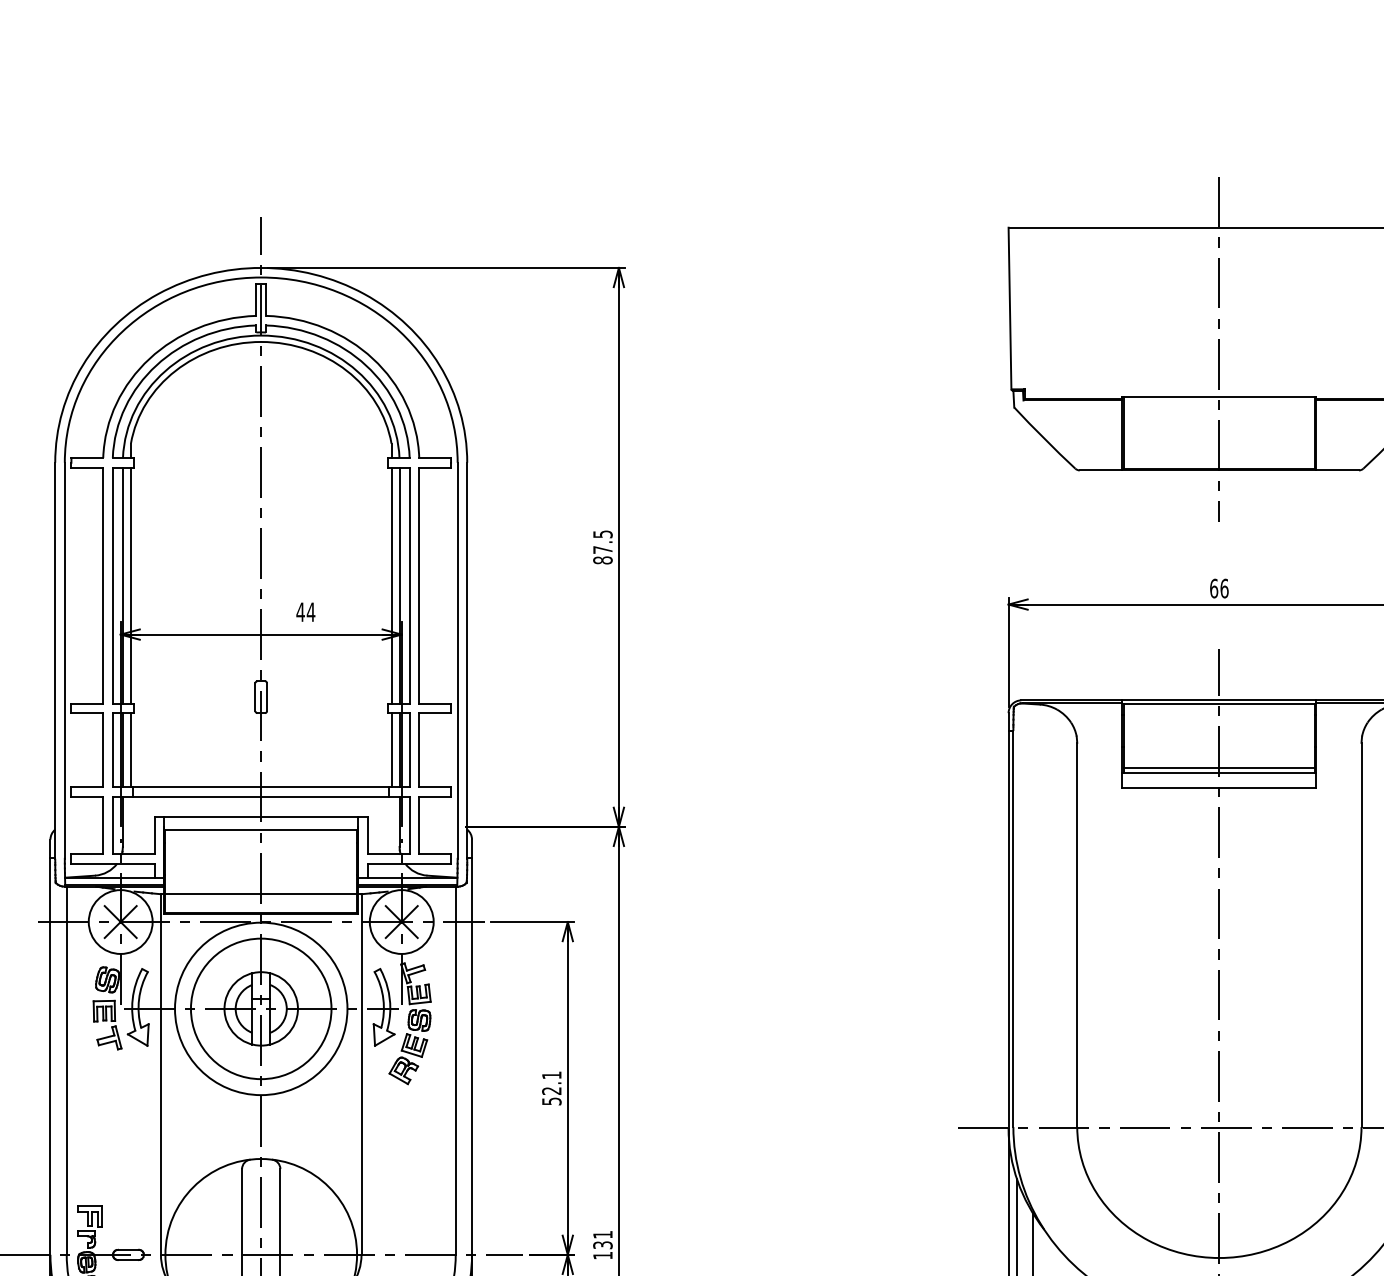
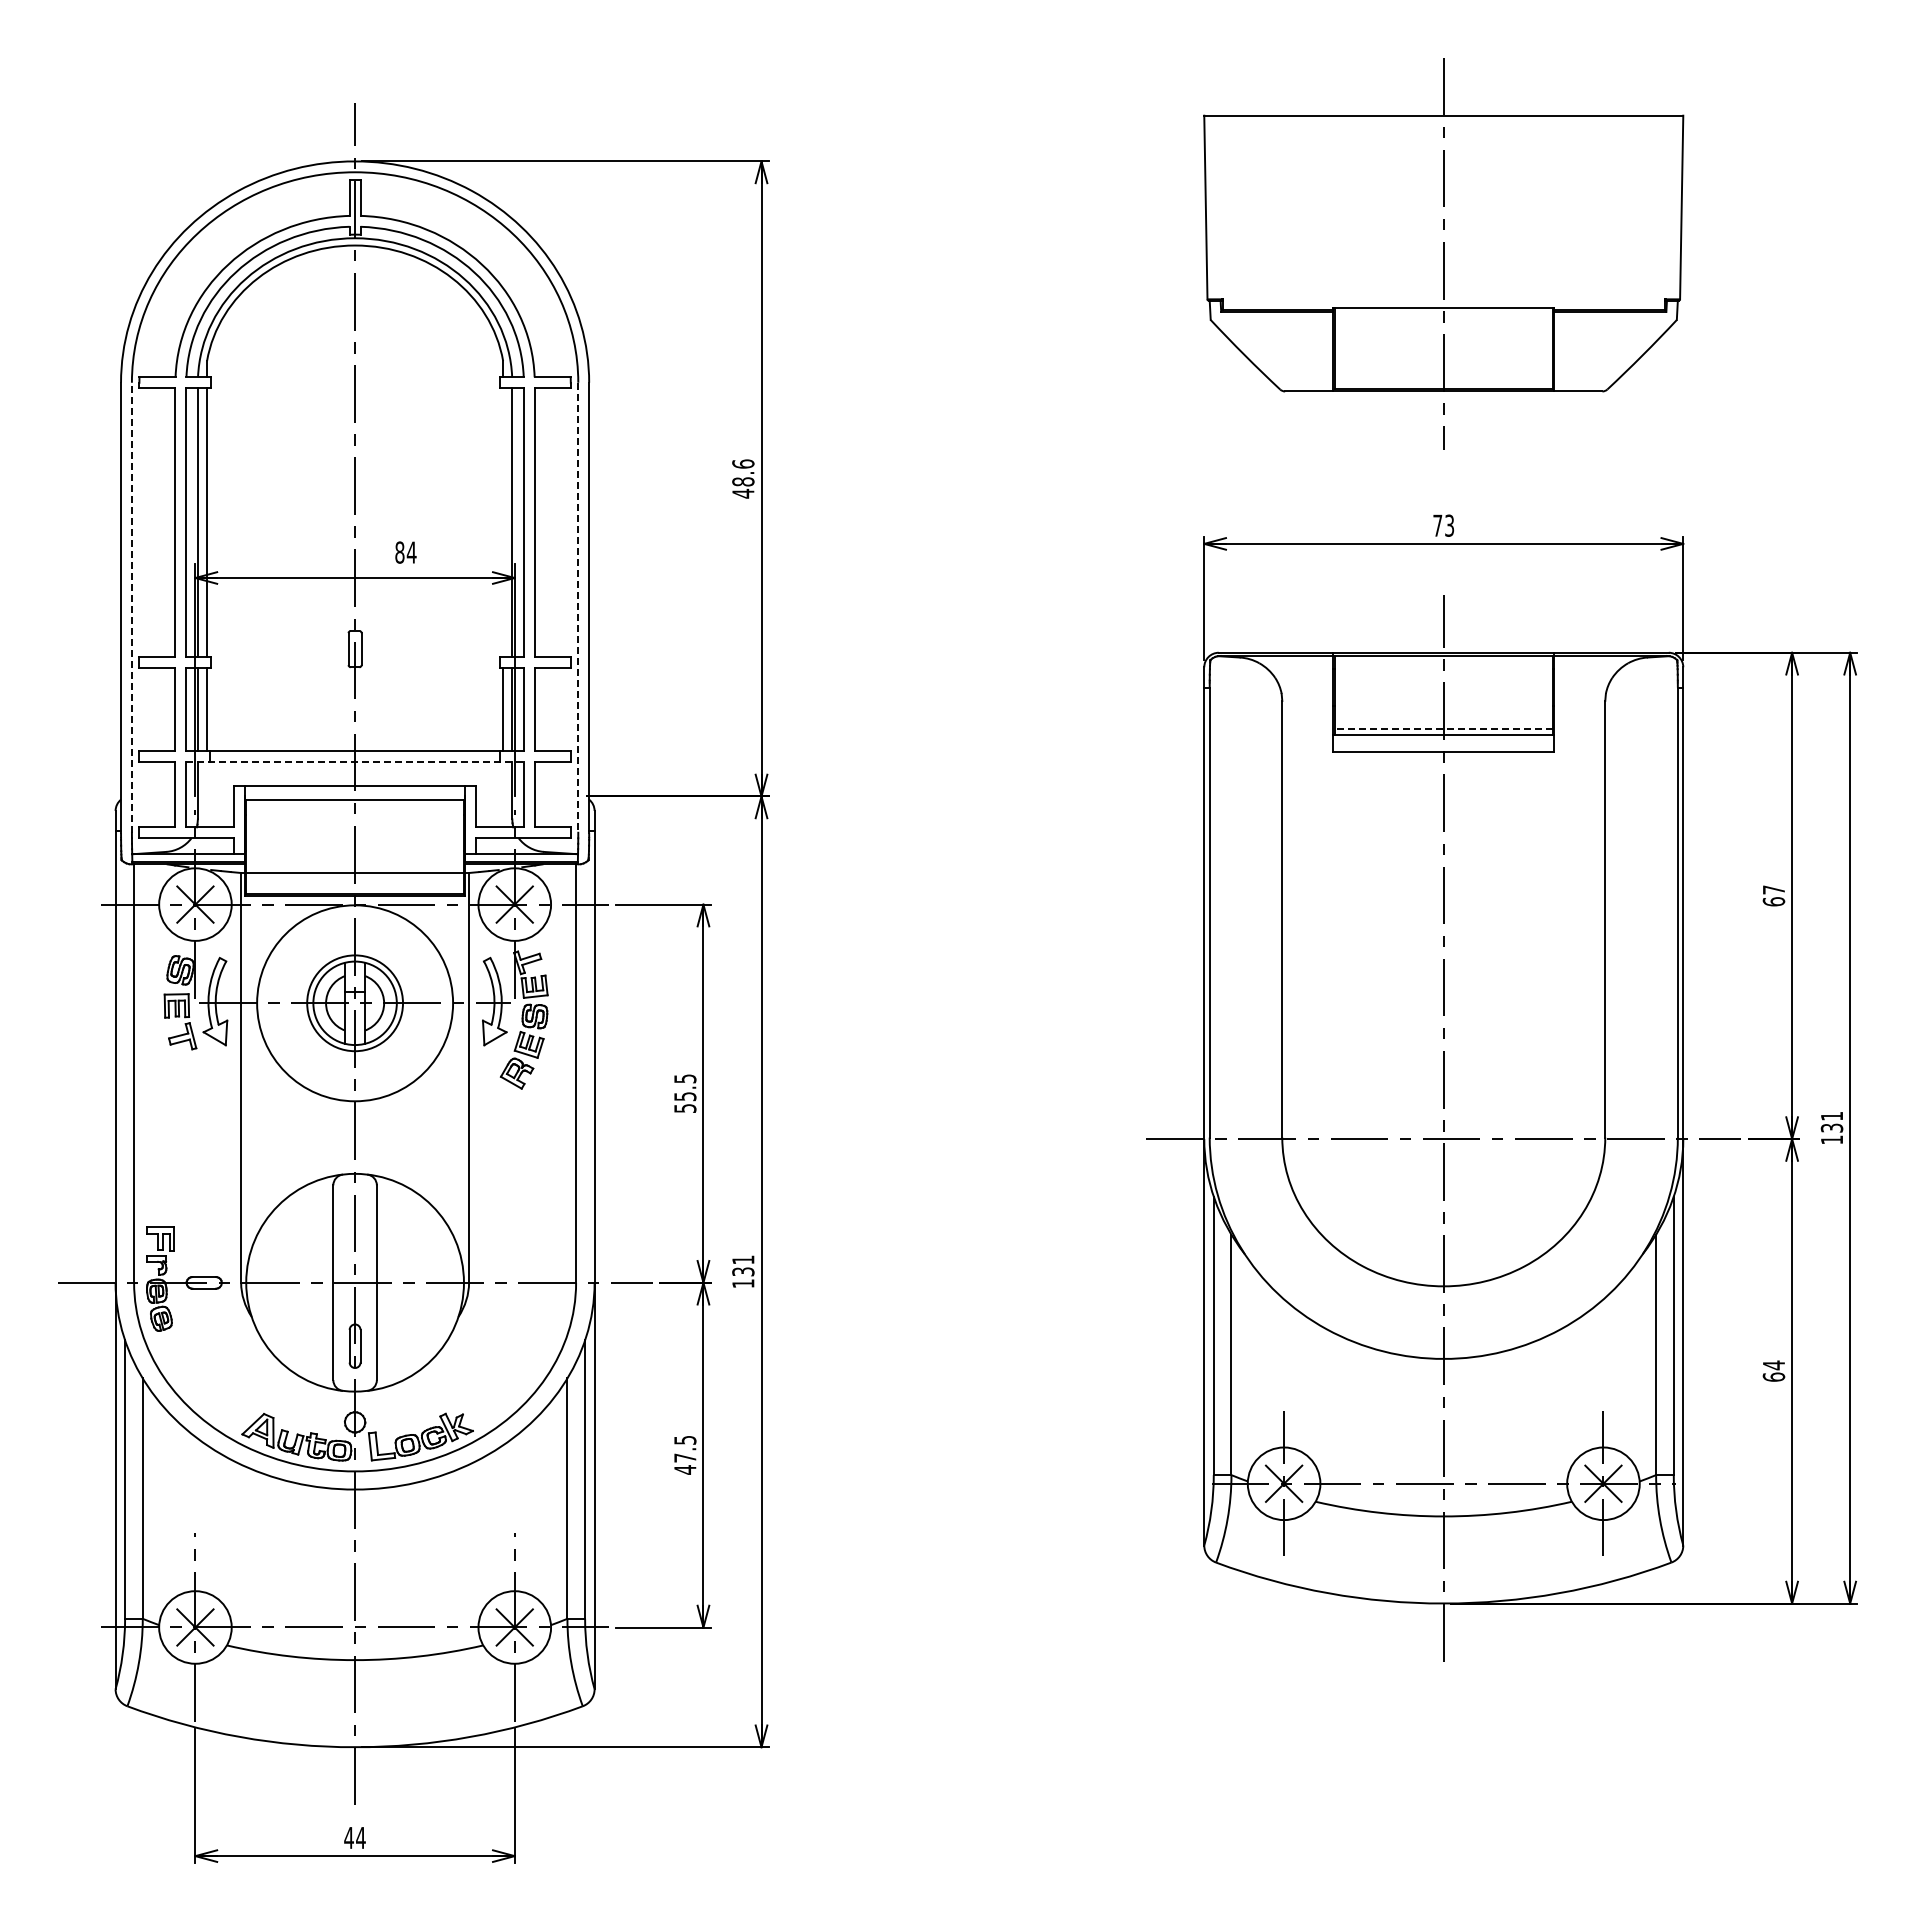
text: (603, 547) -> (743, 478), 87.5 -> 48.6
line: (391, 585) -> (503, 522), removed
text: (1219, 588) -> (1443, 525), 66 -> 73
text: (300, 612) -> (399, 552), 44 -> 84
line: (64, 660) -> (131, 607), solid -> dashed
line: (457, 660) -> (578, 607), solid -> dashed
line: (1219, 767) -> (1443, 729), solid -> dashed
line: (261, 796) -> (355, 761), solid -> dashed
circle: (260, 1009) -> (354, 1003), size x0.6
text: (552, 1082) -> (685, 1087), 52.1 -> 55.5

